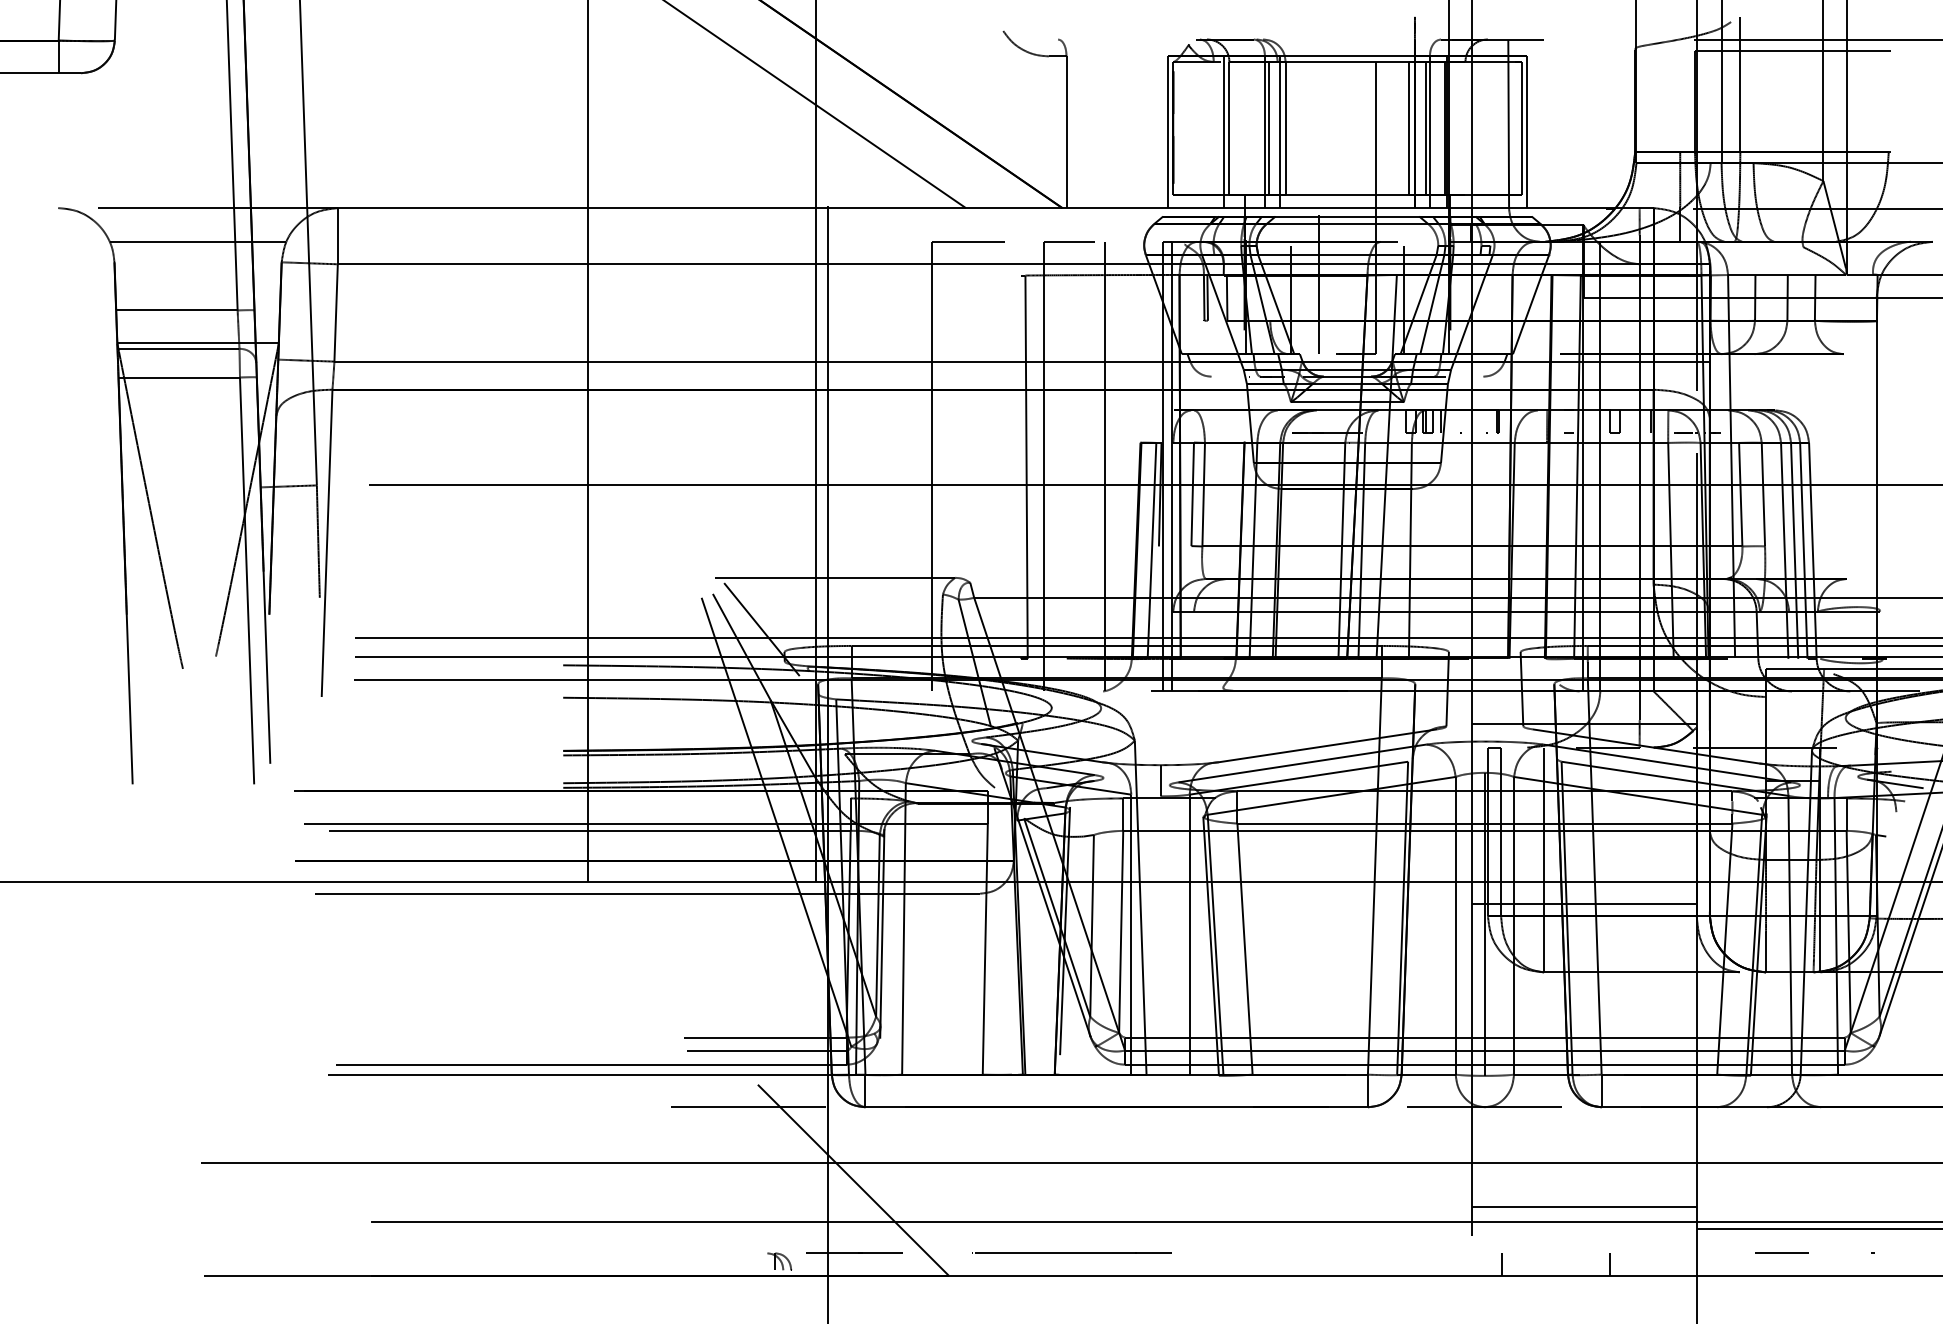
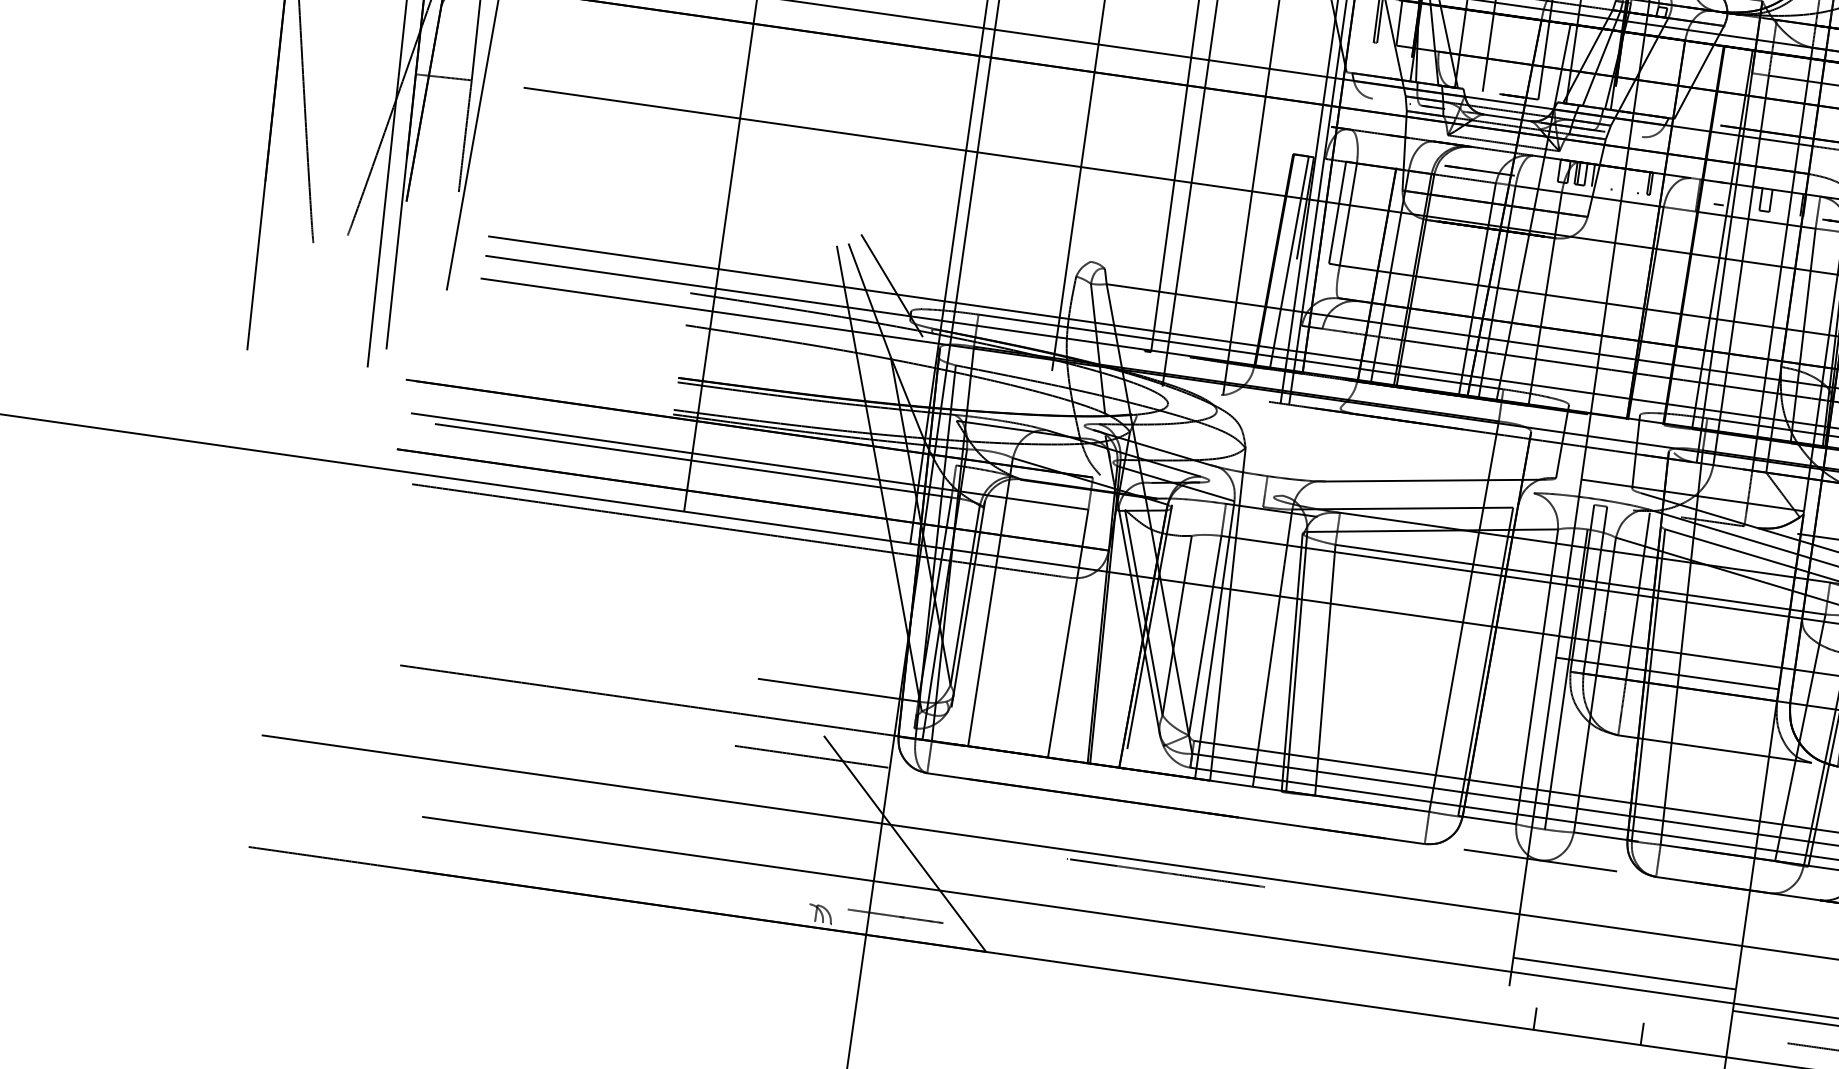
line: (835, 577) -> (972, 244), removed
line: (1302, 763) -> (1408, 494), removed
line: (766, 1050) -> (837, 703), removed
line: (591, 1064) -> (662, 692), removed
line: (1071, 1252) -> (1165, 872), moved

